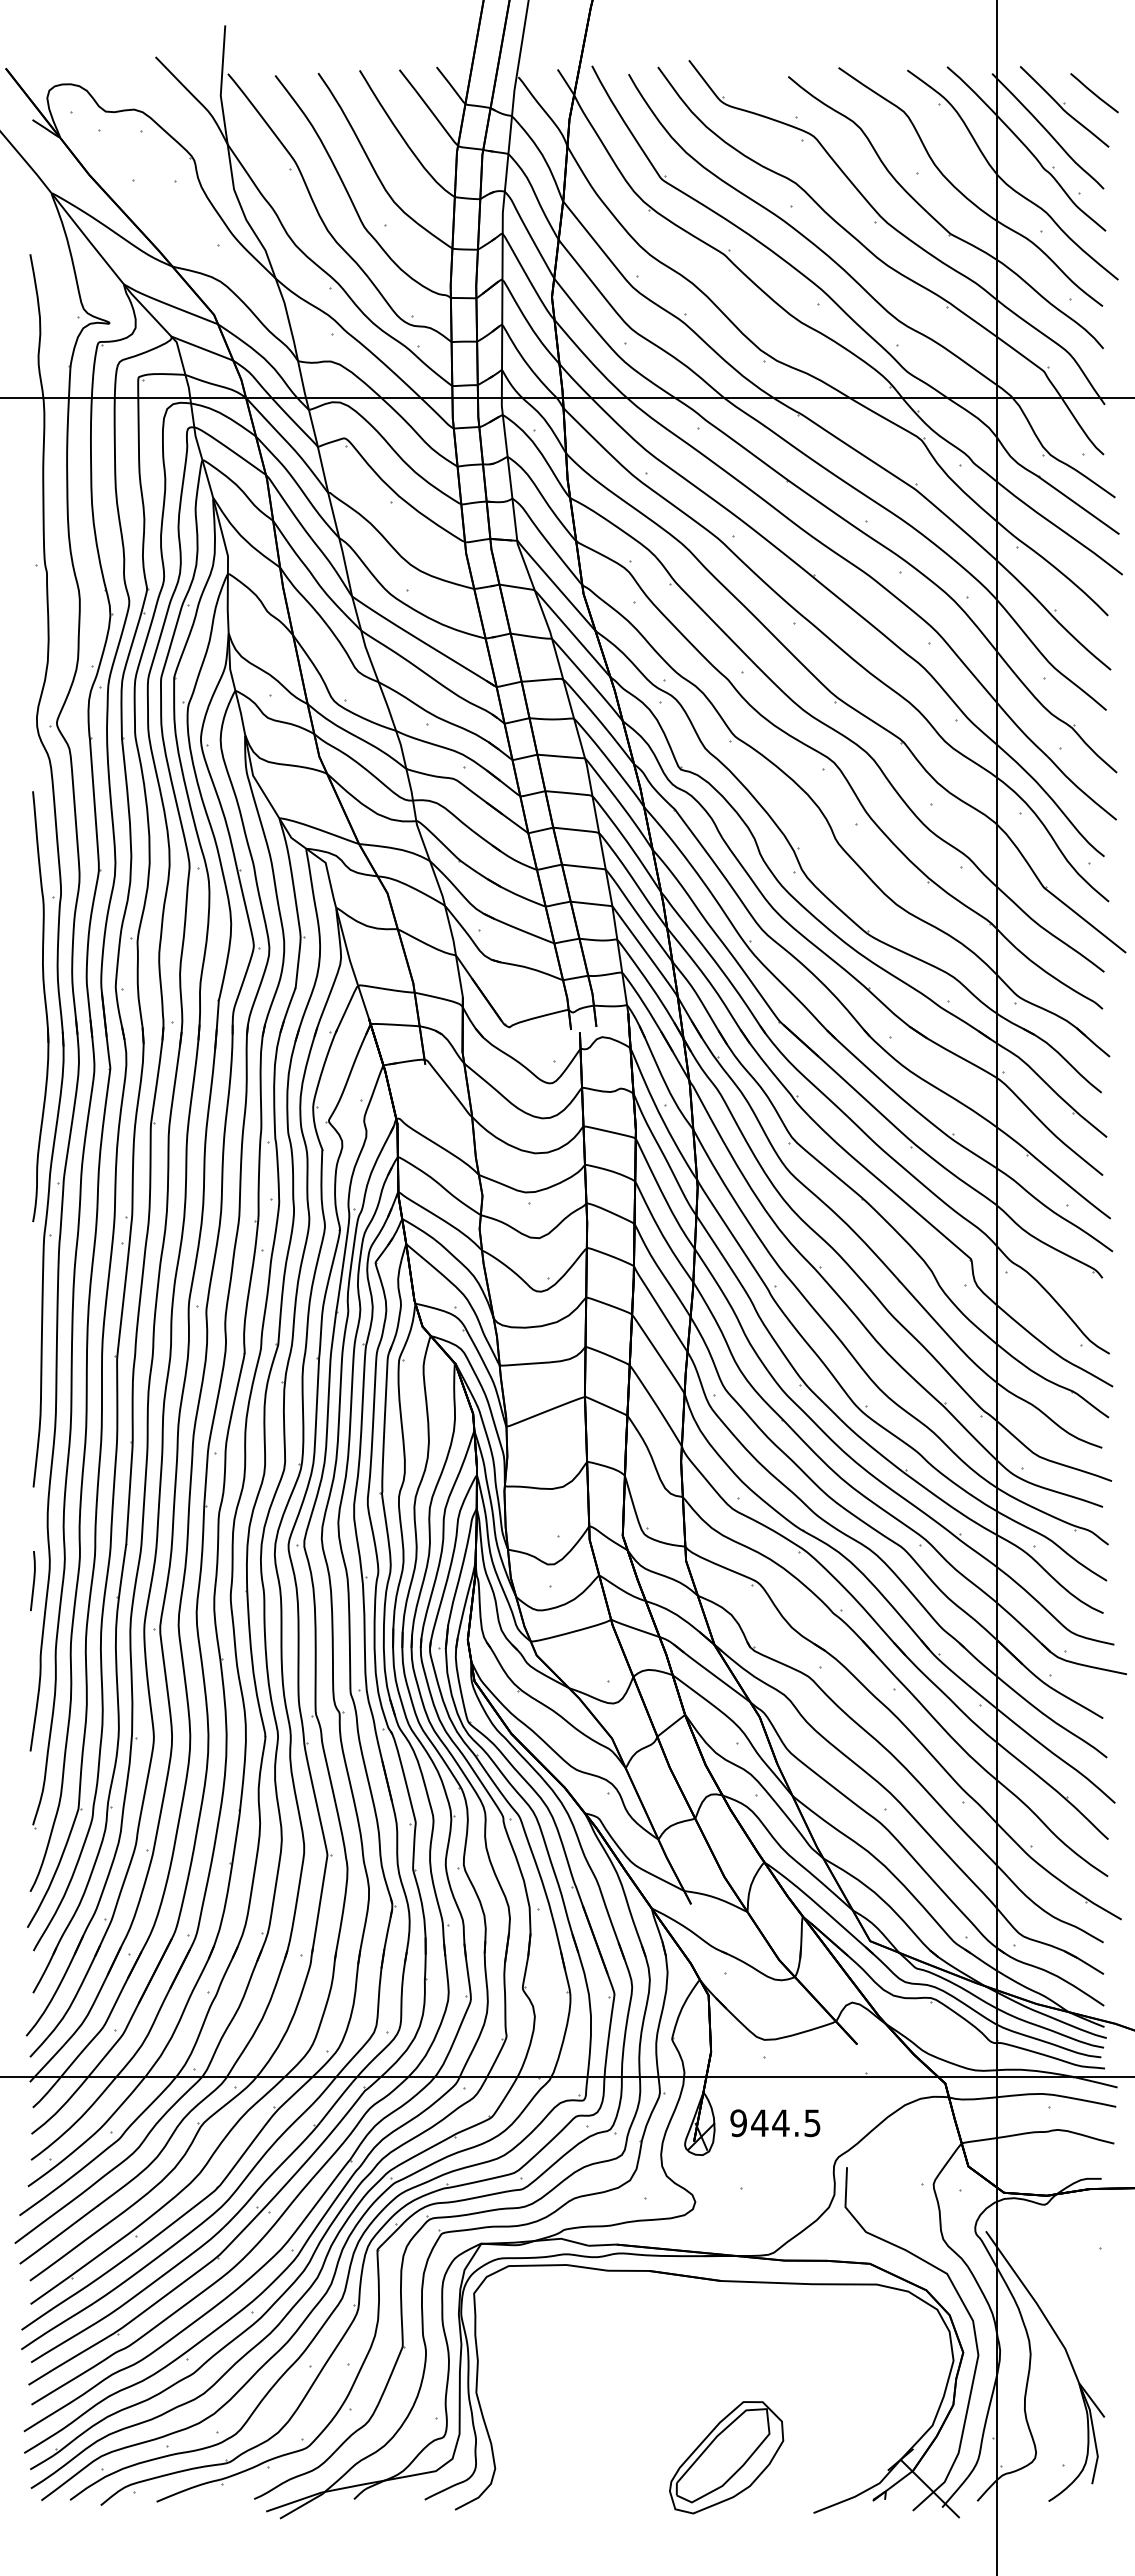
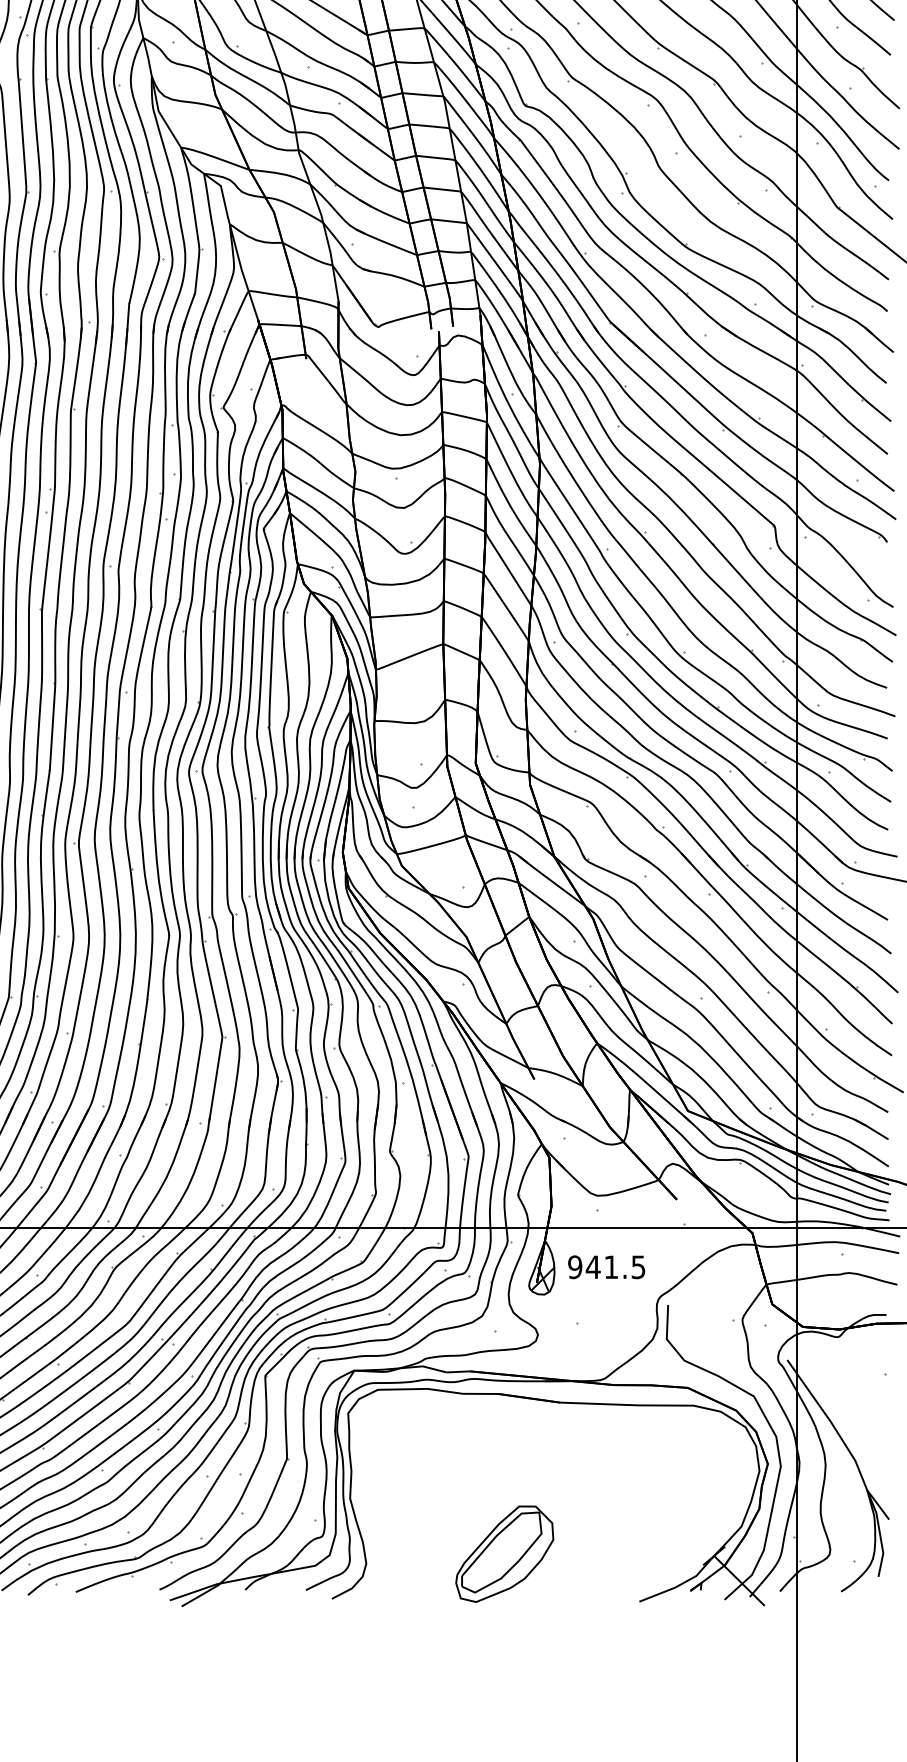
text: (780, 2122) -> (611, 1266), 944.5 -> 941.5
part: (726, 2457) -> (504, 1554), moved

